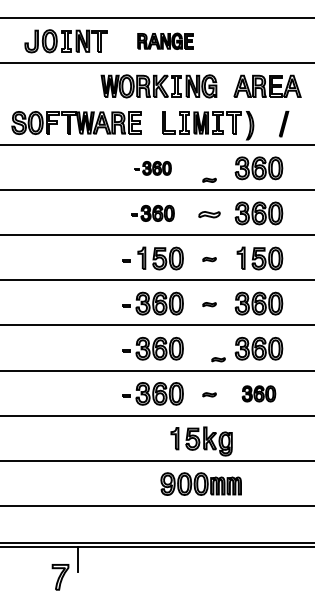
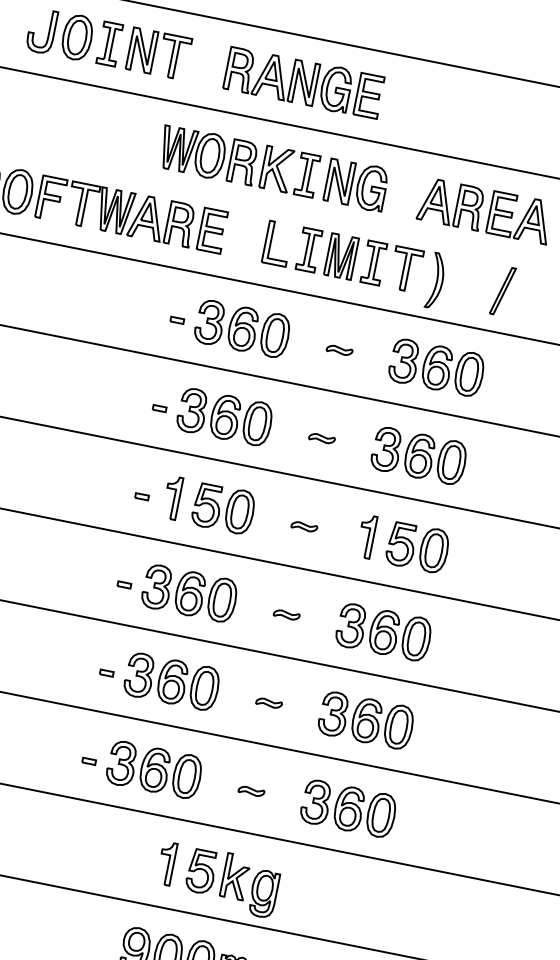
part: (165, 41) -> (303, 83), size x1.43
part: (152, 168) -> (228, 326), size x1.67
part: (209, 179) -> (339, 348), moved
part: (152, 213) -> (210, 414), size x1.43
part: (209, 213) -> (322, 436), size x0.62
part: (218, 359) -> (269, 702), moved
part: (258, 393) -> (347, 807), size x1.43

